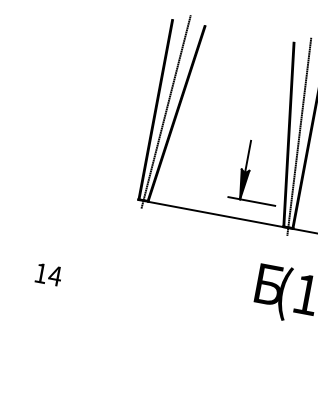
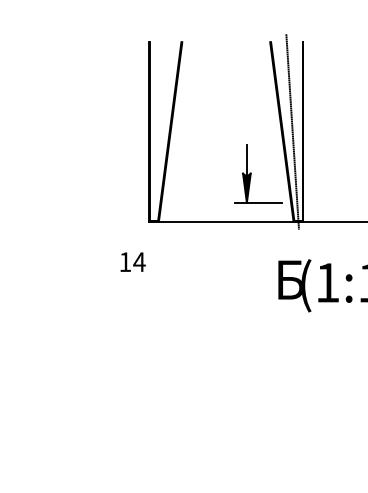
line: (165, 111) -> (159, 131), removed
text: (48, 274) -> (132, 261), moved

